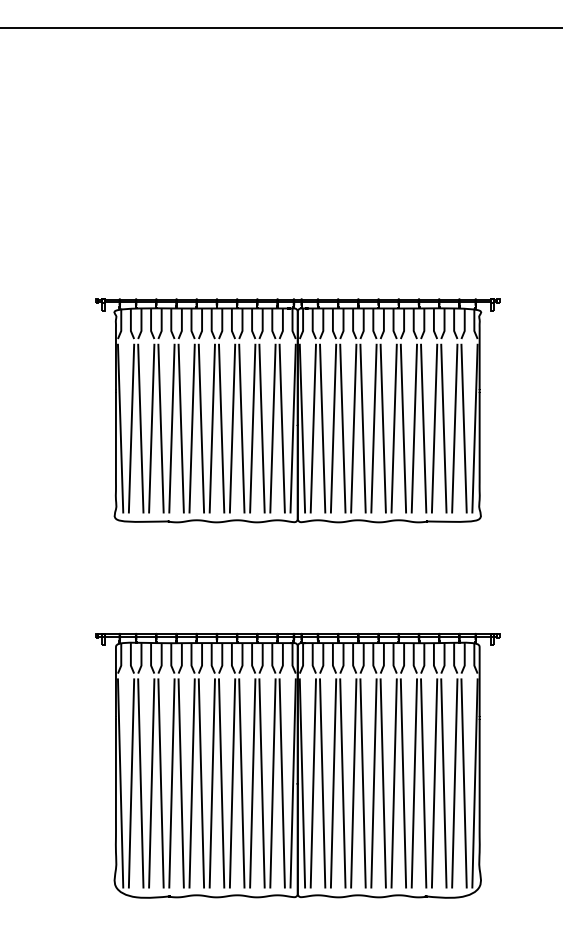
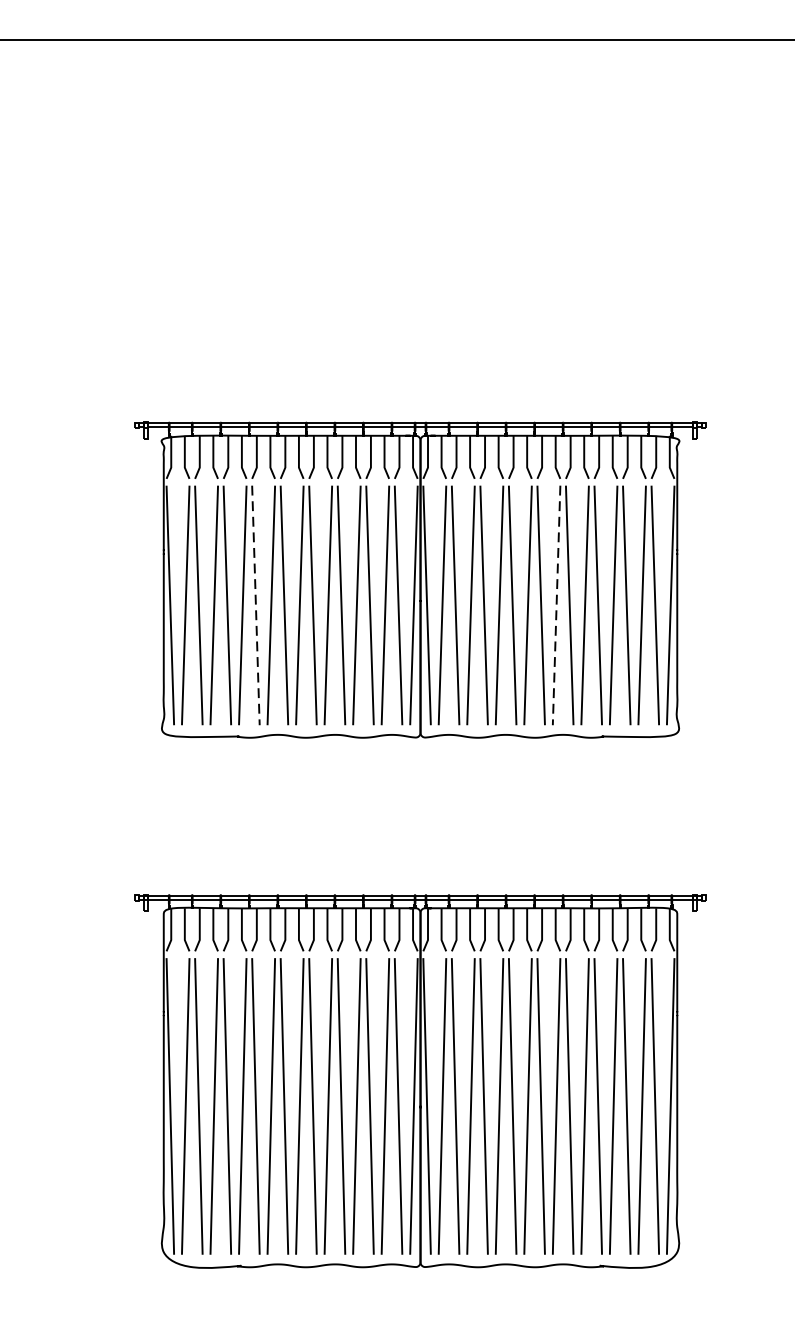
line: (181, 428) -> (256, 605), solid -> dashed
line: (394, 428) -> (557, 605), solid -> dashed

